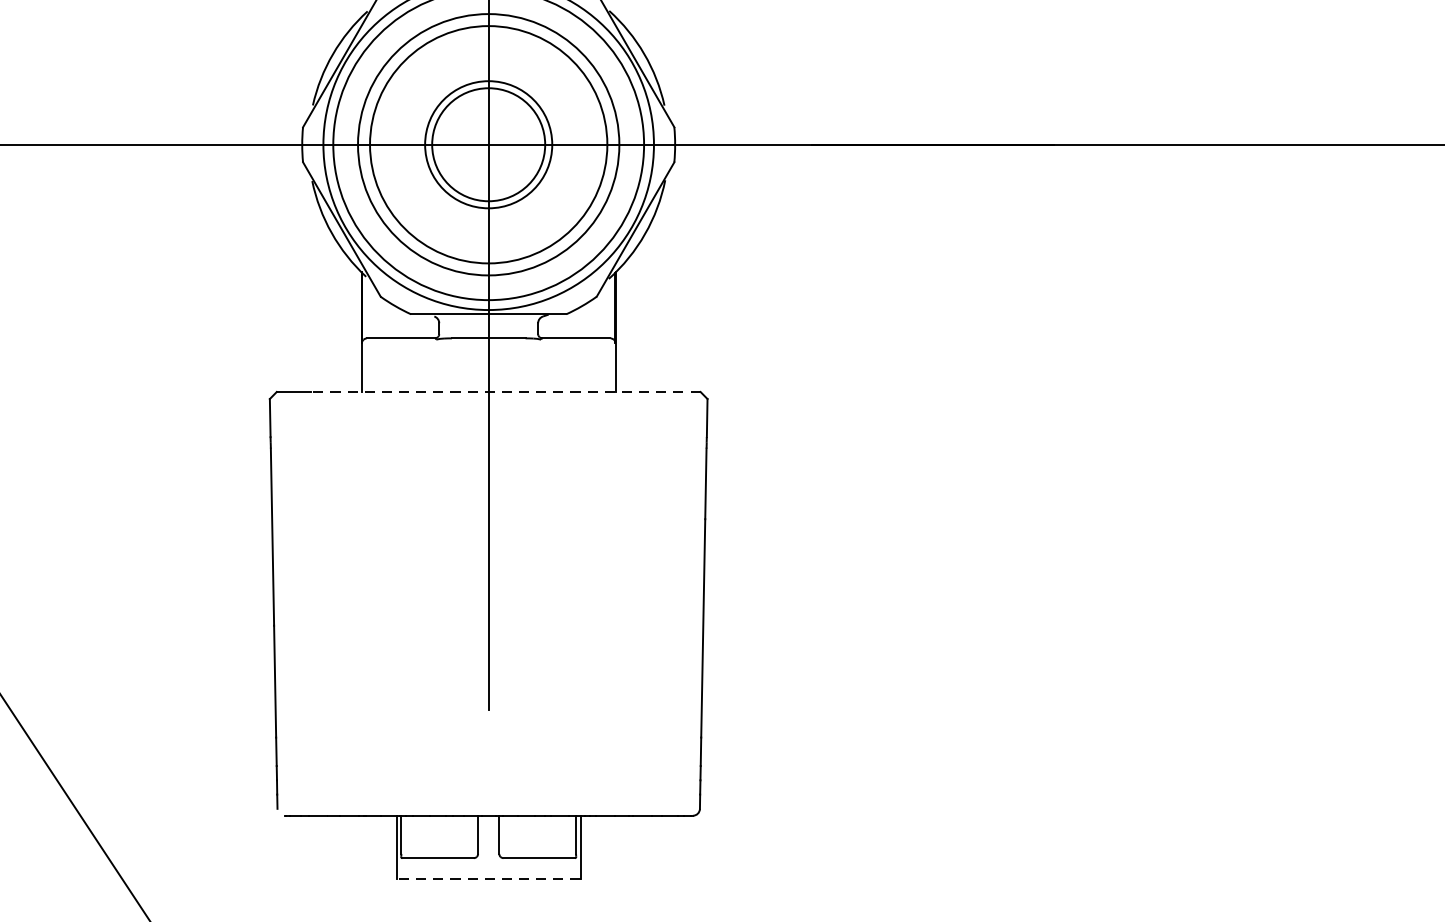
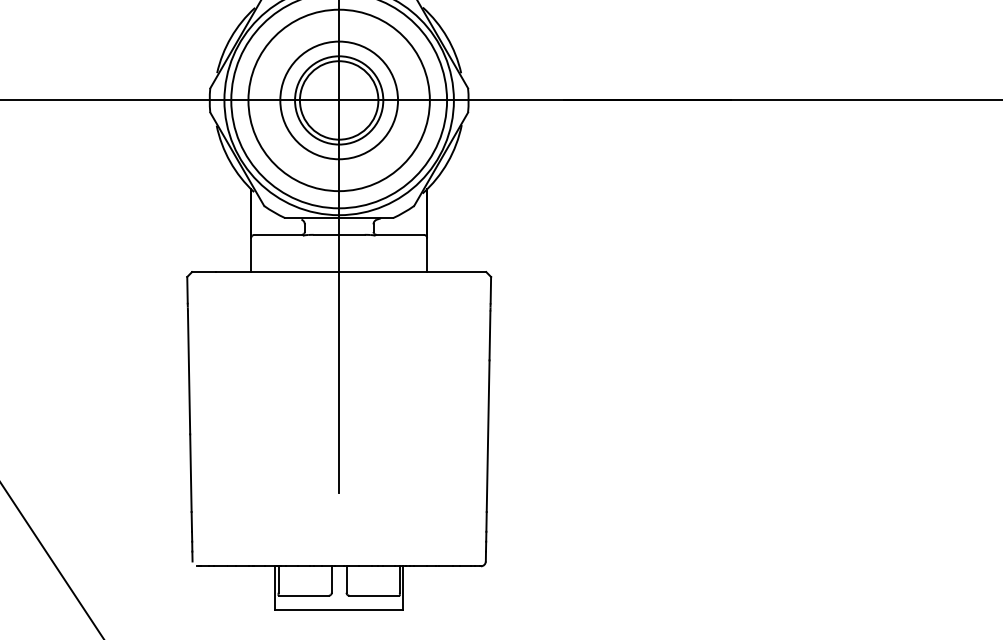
circle: (489, 144) -> (339, 100), size x0.71
line: (504, 392) -> (350, 272), dashed -> solid
line: (489, 879) -> (339, 610), dashed -> solid

